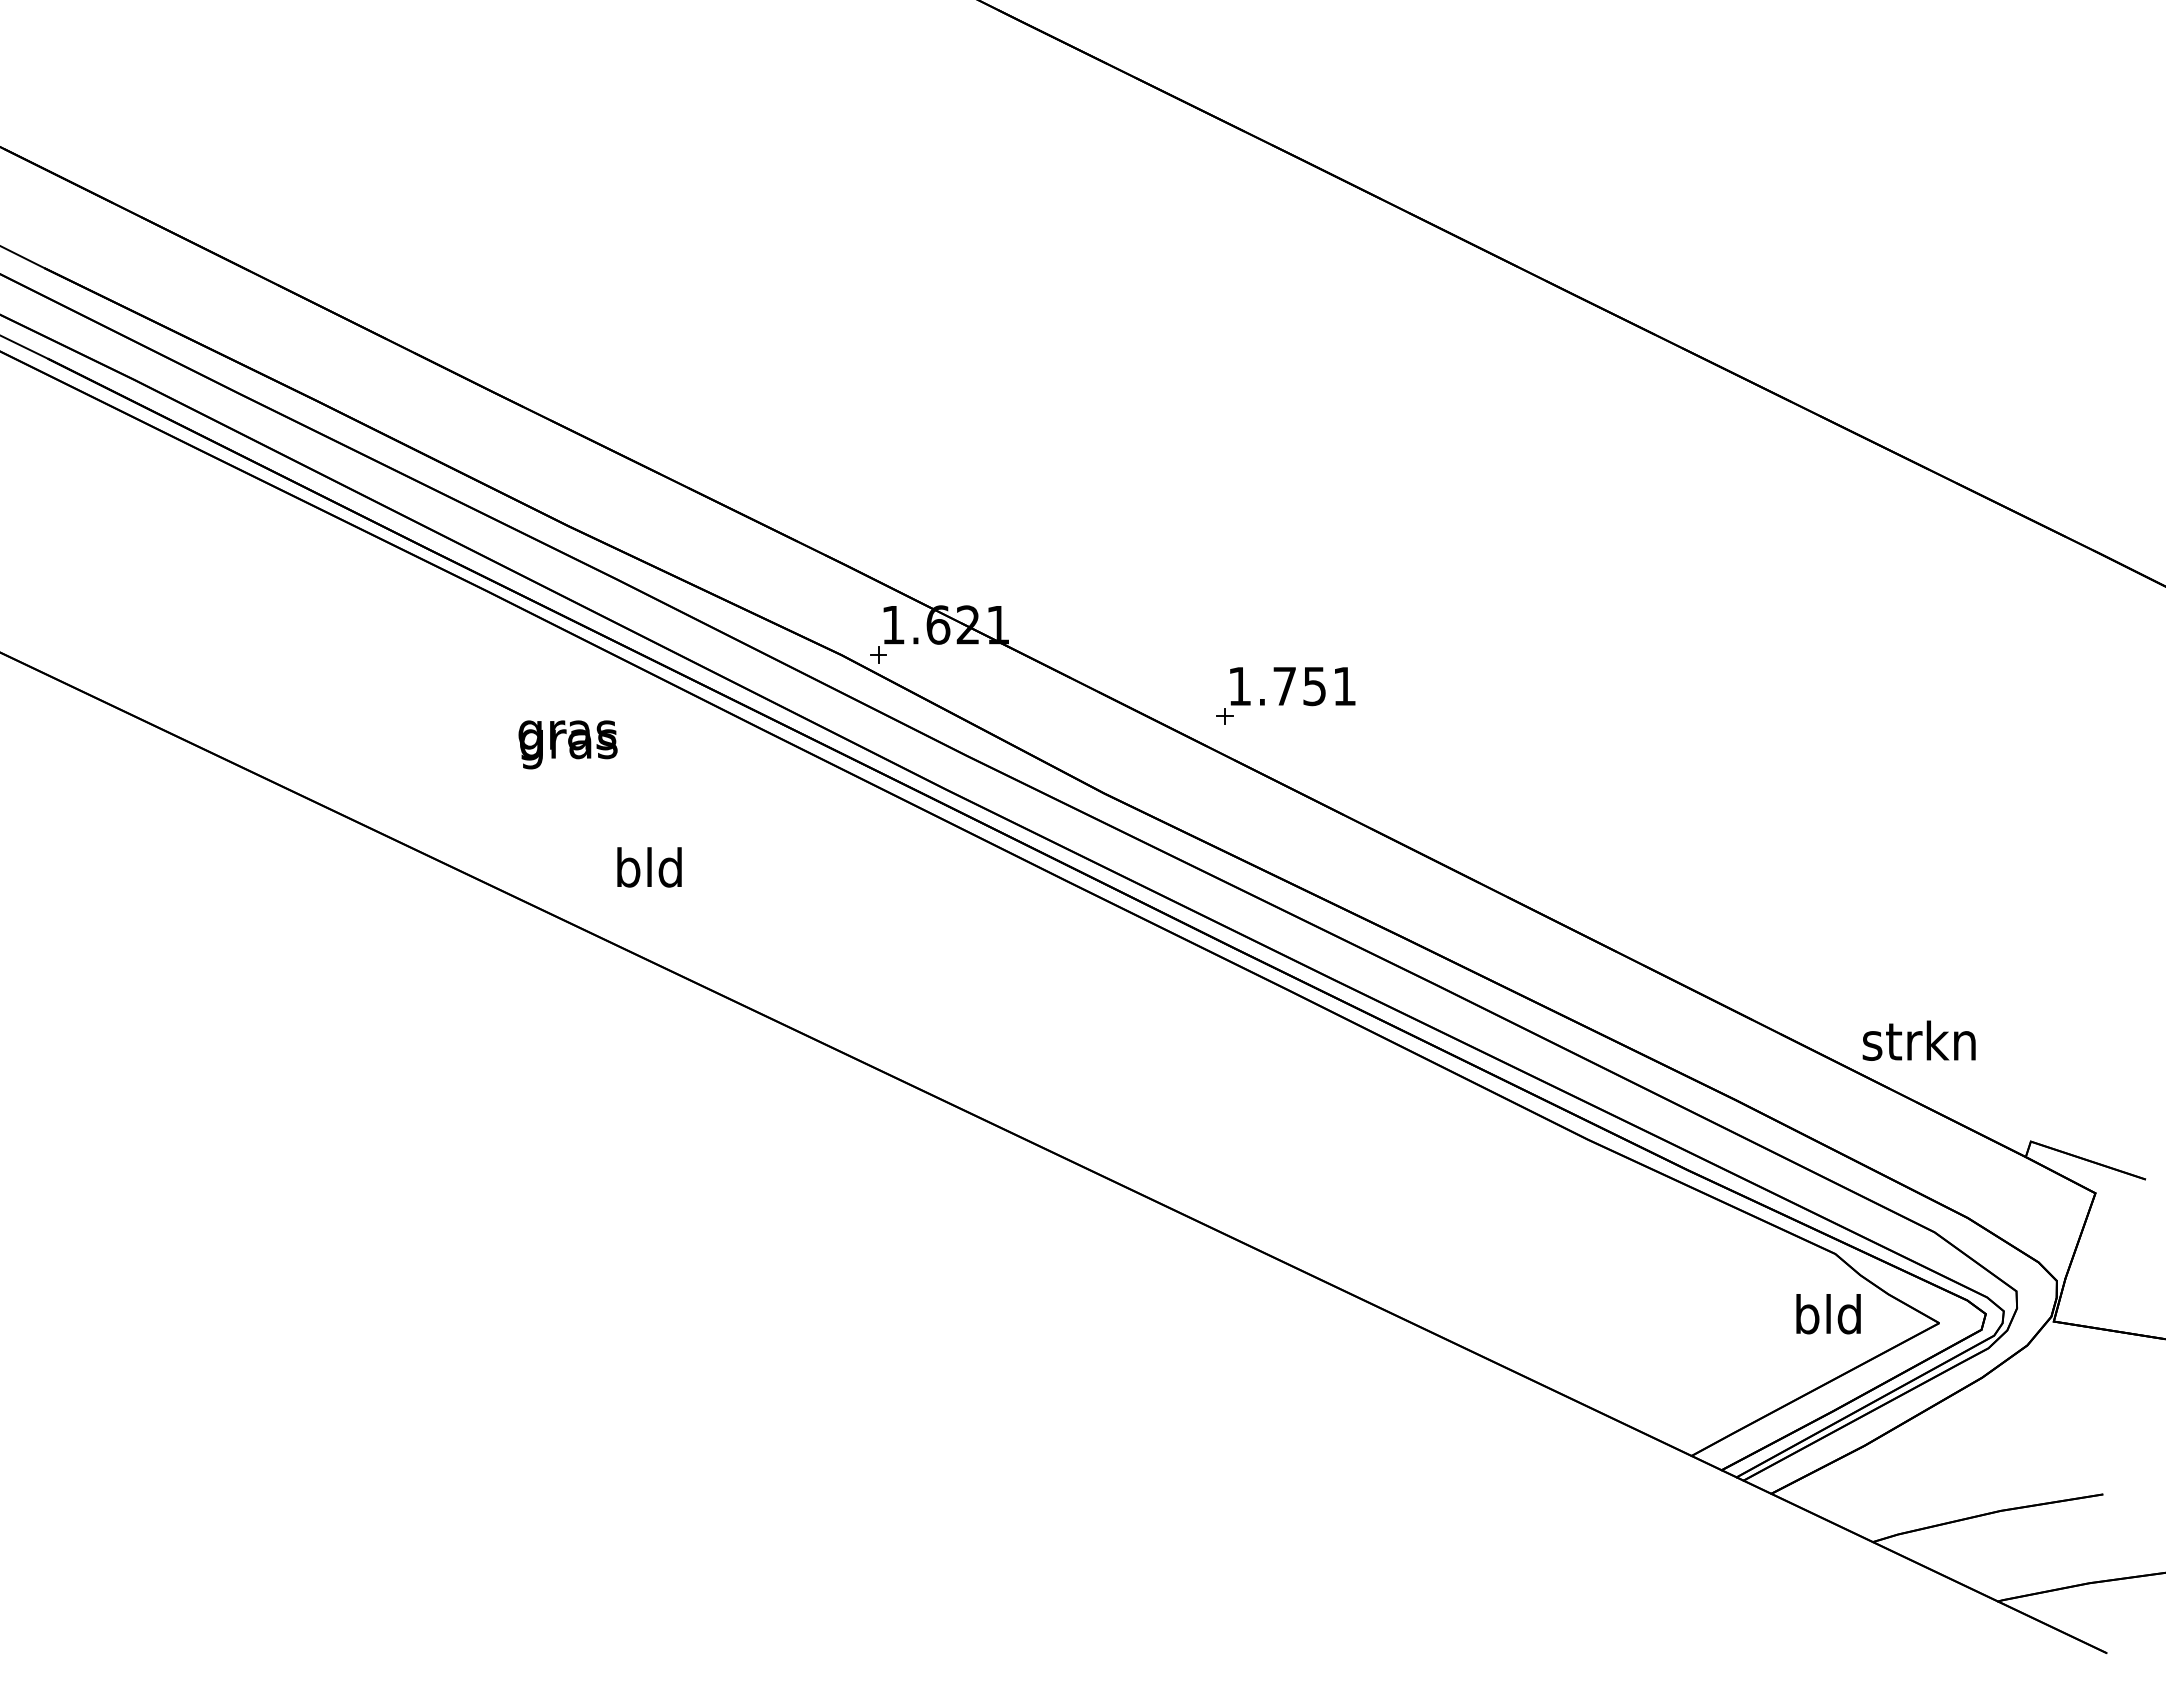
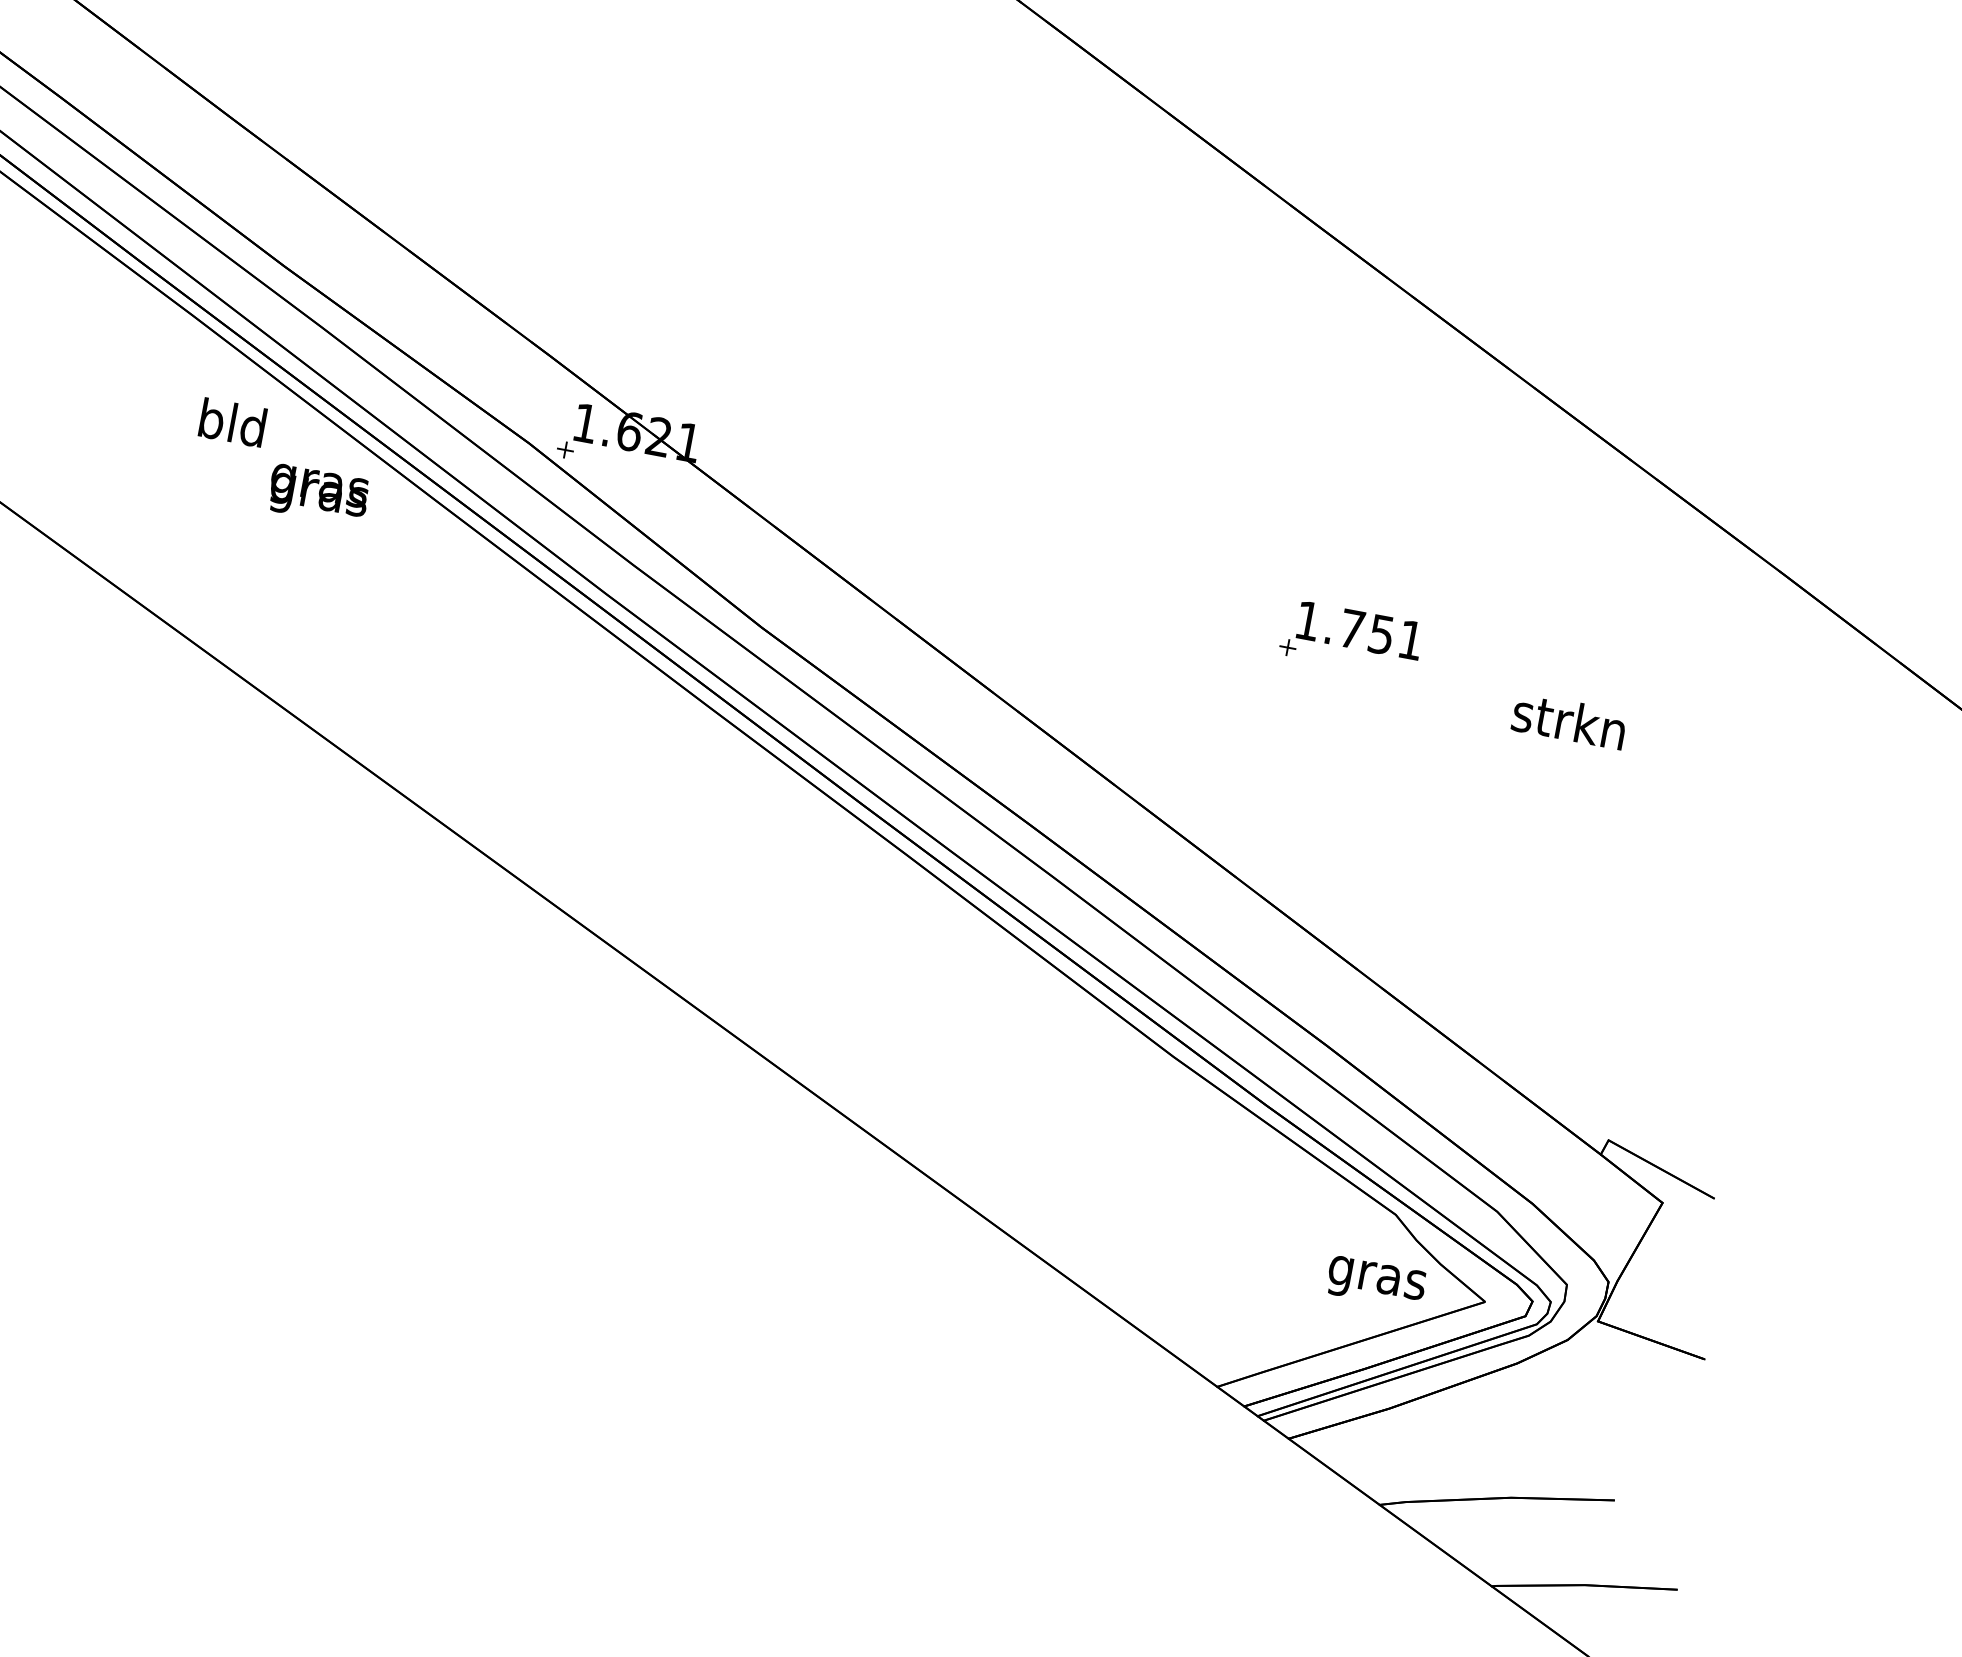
part: (1285, 695) -> (1351, 638), moved
text: (567, 744) -> (317, 494), moved
text: (649, 867) -> (232, 422), moved
text: (1918, 1040) -> (1568, 720), moved
text: (1828, 1319) -> (1376, 1277), bld -> gras

